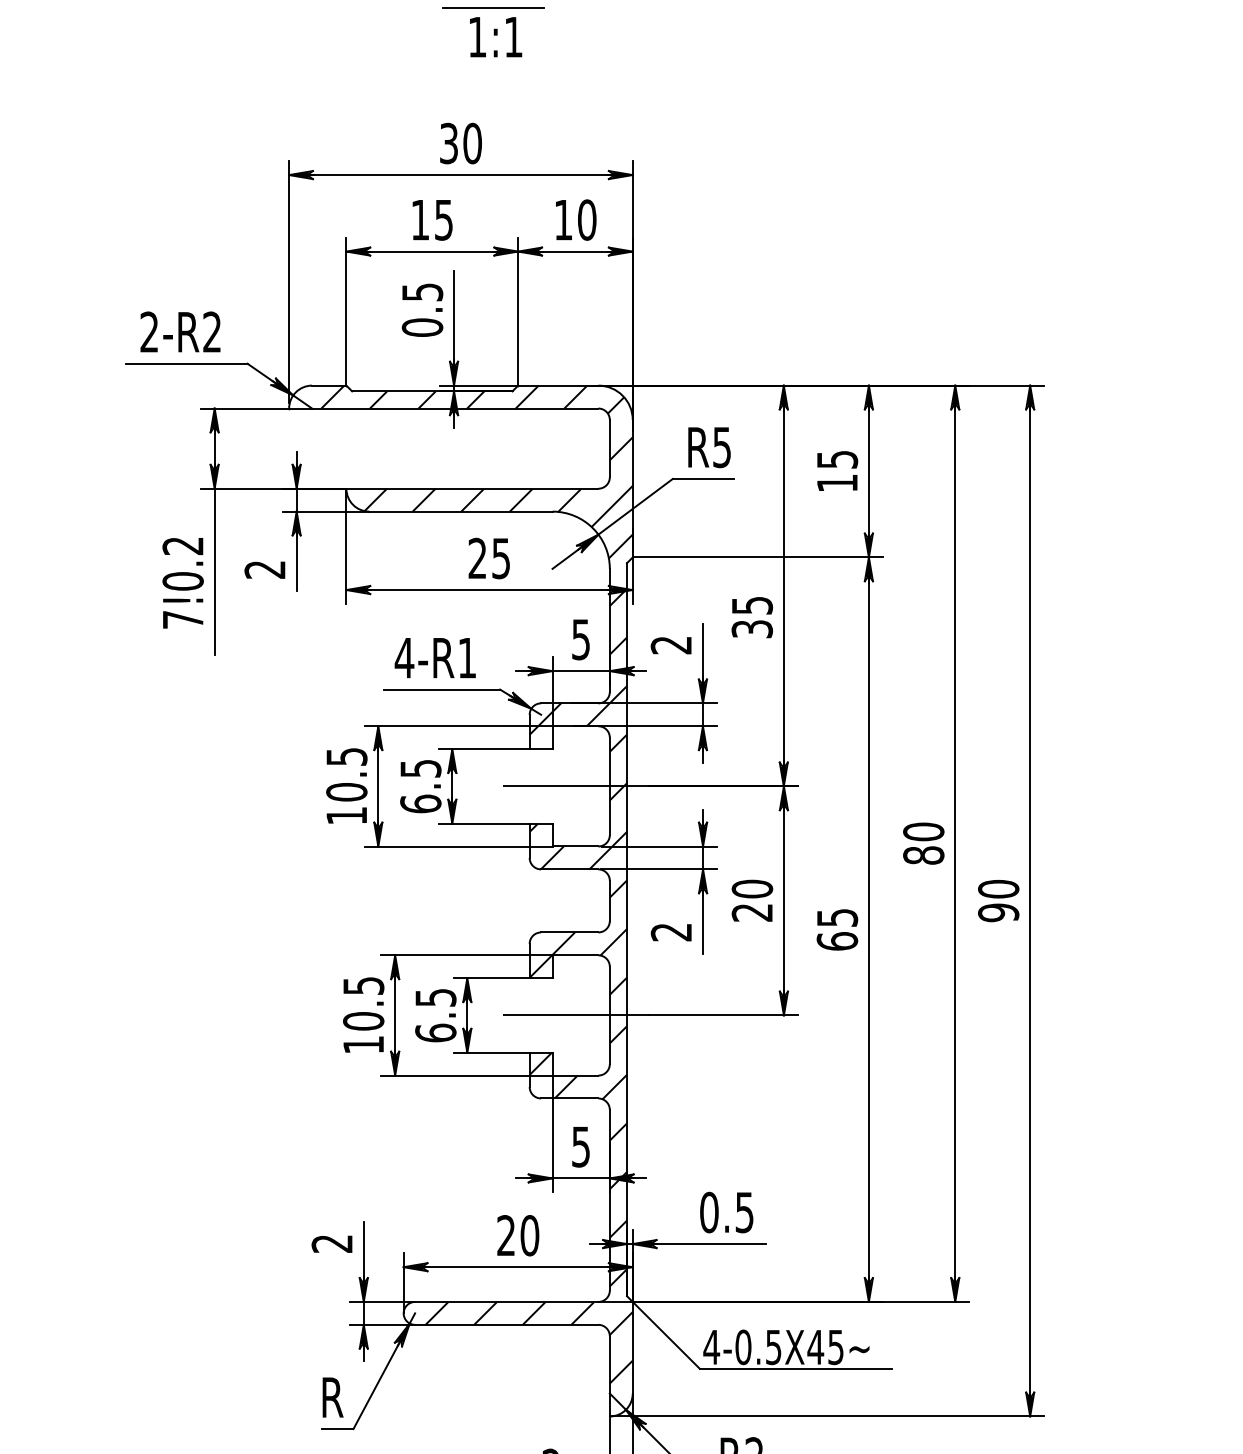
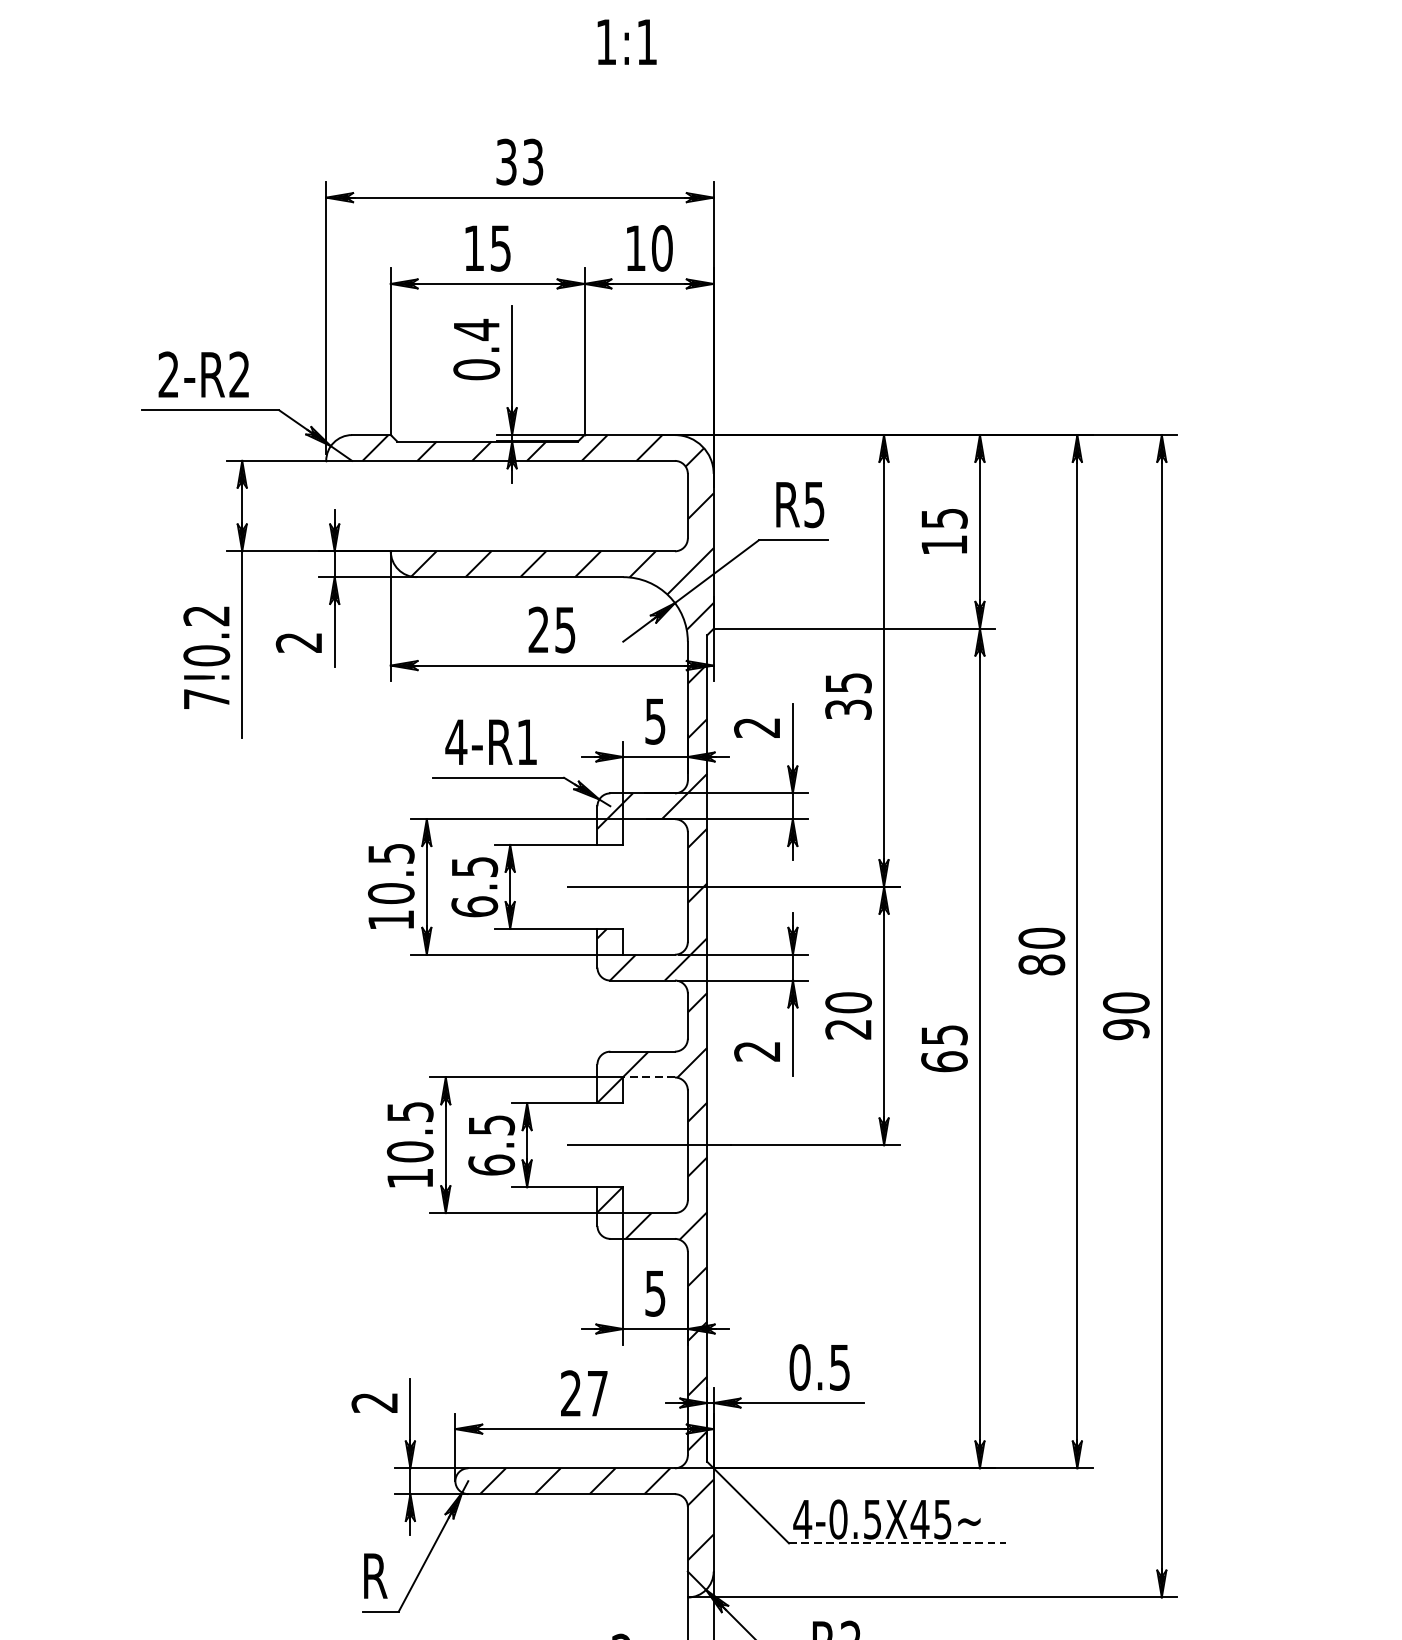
line: (493, 7) -> (556, 8), removed
text: (496, 37) -> (627, 42), moved
text: (472, 143) -> (532, 162), 30 -> 33
text: (422, 292) -> (476, 330), 0.5 -> 0.4
line: (575, 955) -> (649, 1077), solid -> dashed
text: (529, 1235) -> (597, 1393), 20 -> 27
line: (796, 1368) -> (898, 1543), solid -> dashed

